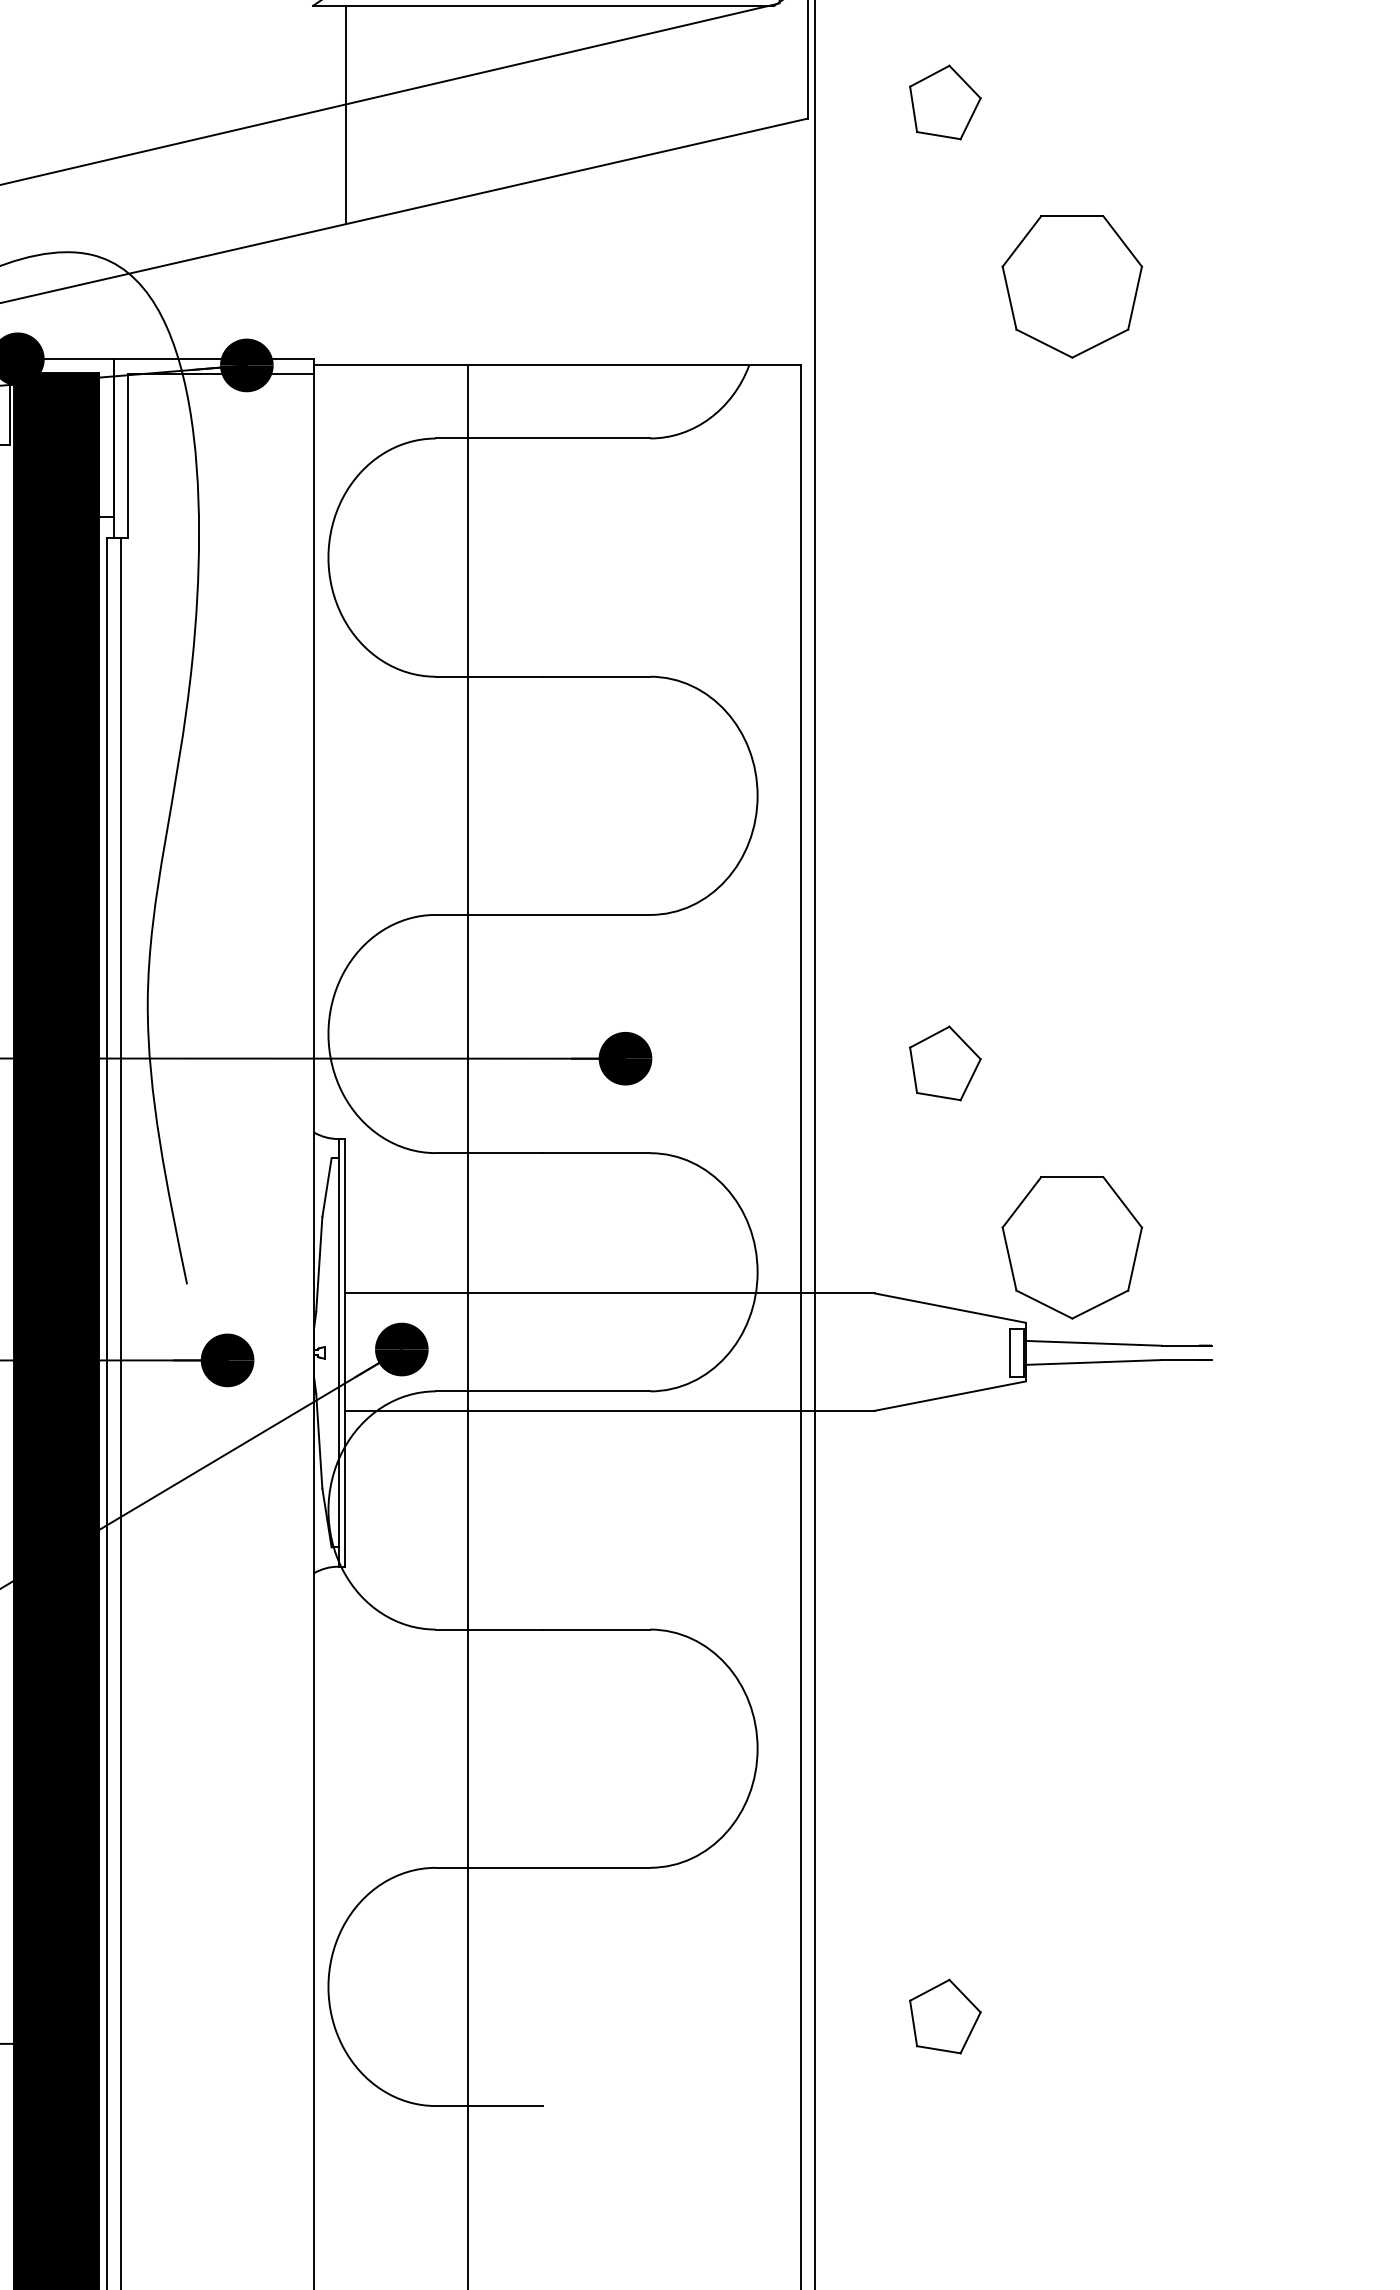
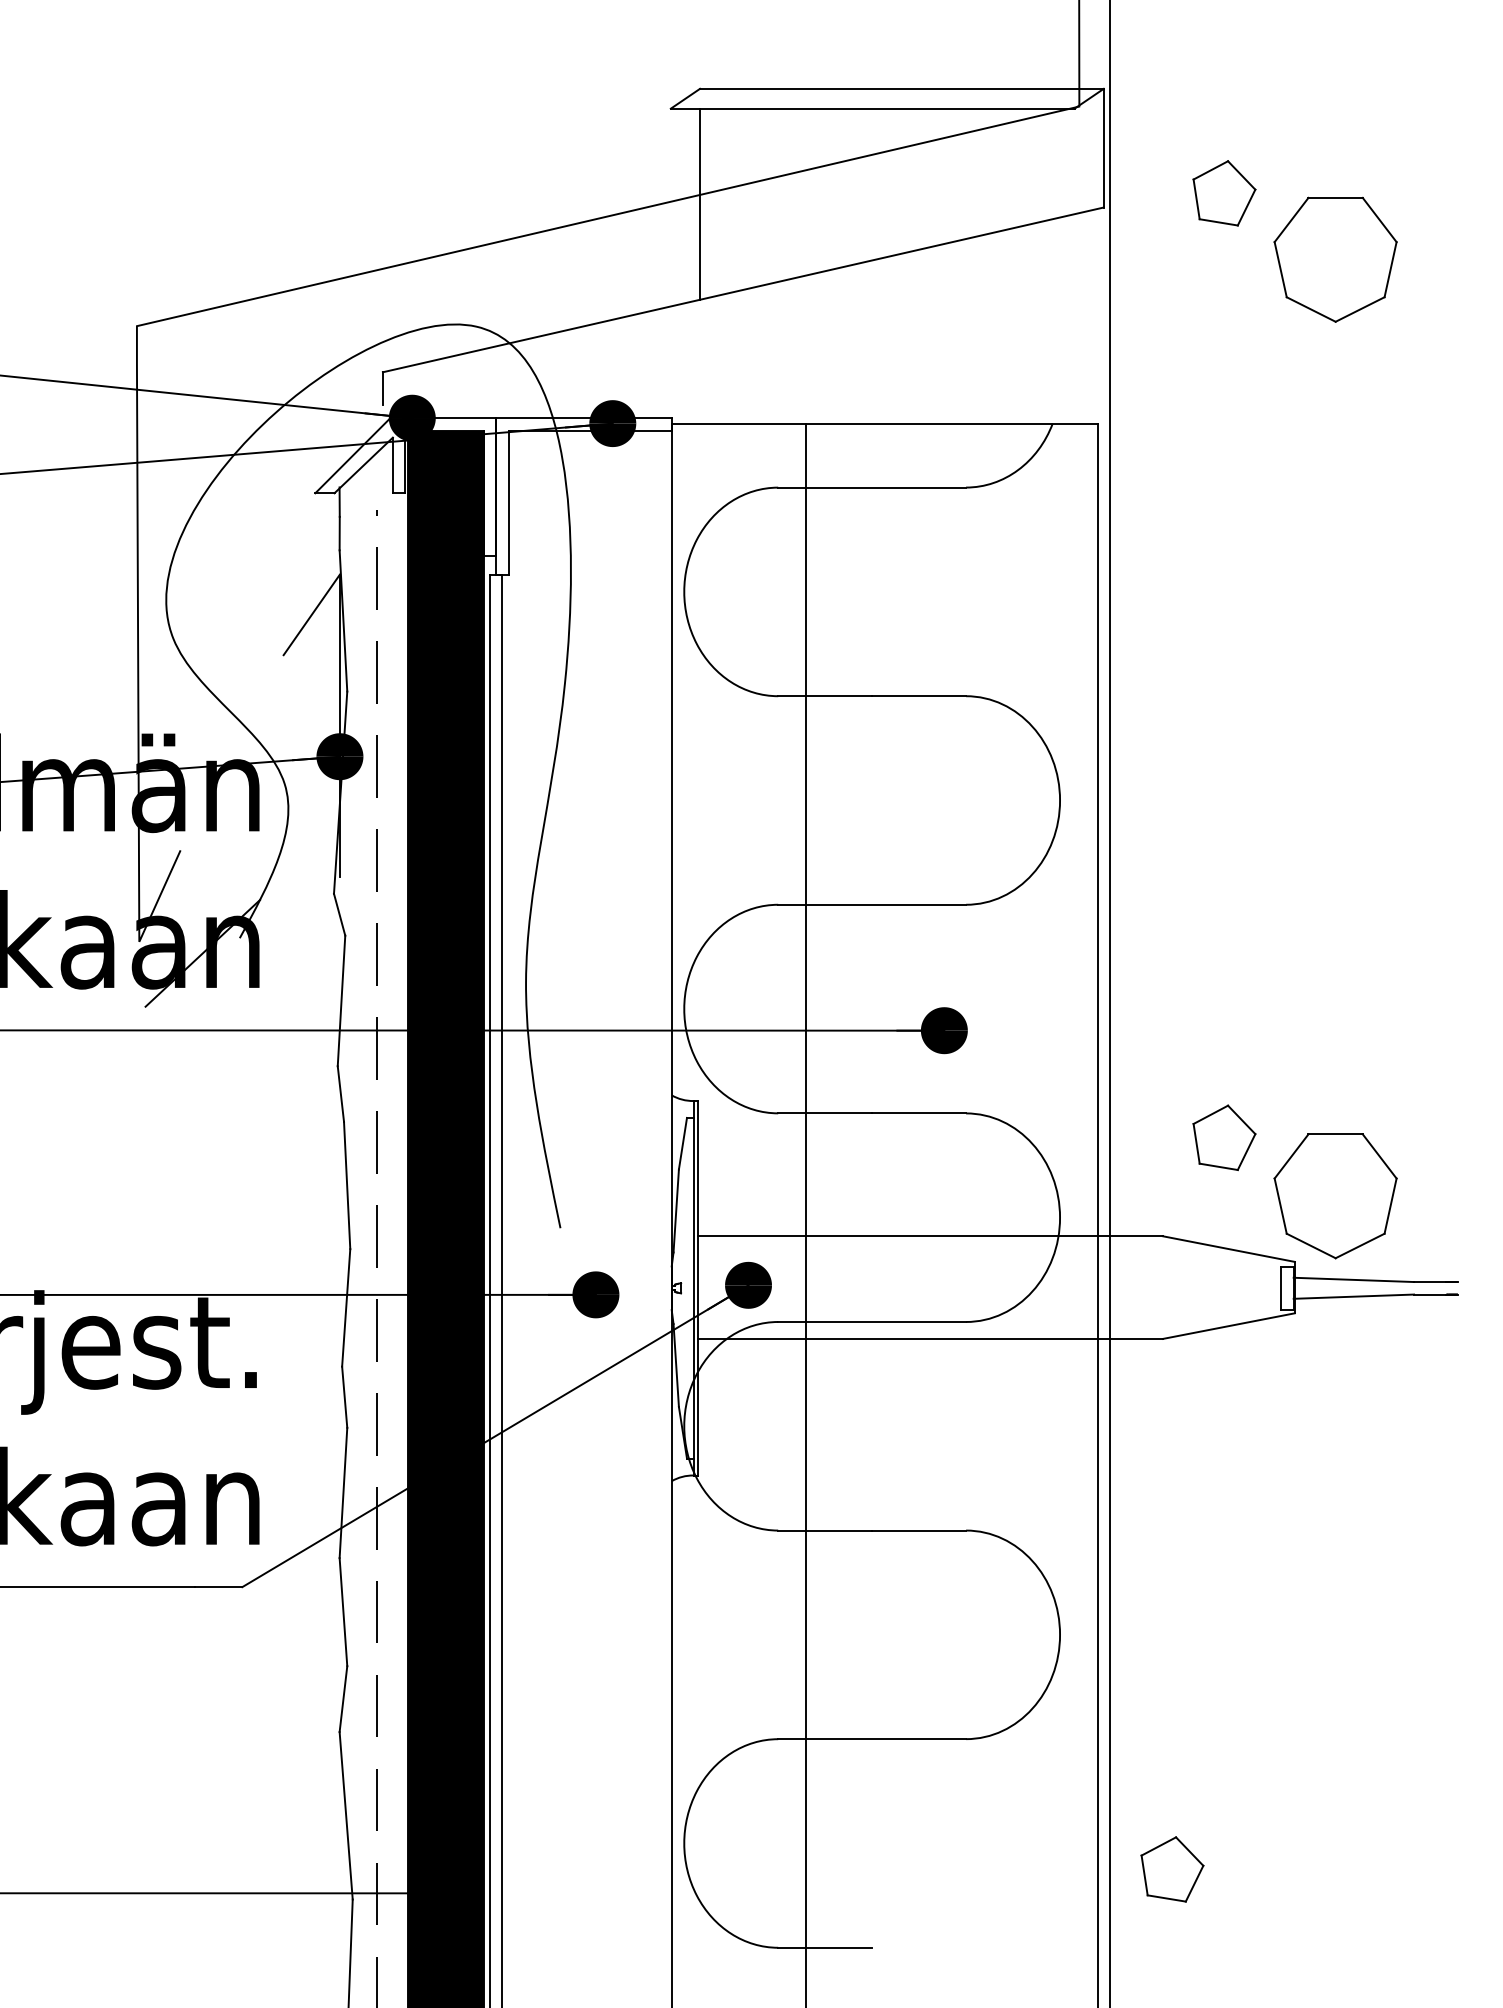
part: (1072, 286) -> (1335, 259), moved
part: (945, 1063) -> (1224, 1137), moved
part: (945, 2016) -> (1172, 1869), moved

